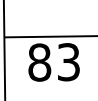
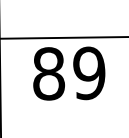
text: (68, 62) -> (89, 73), 83 -> 89

